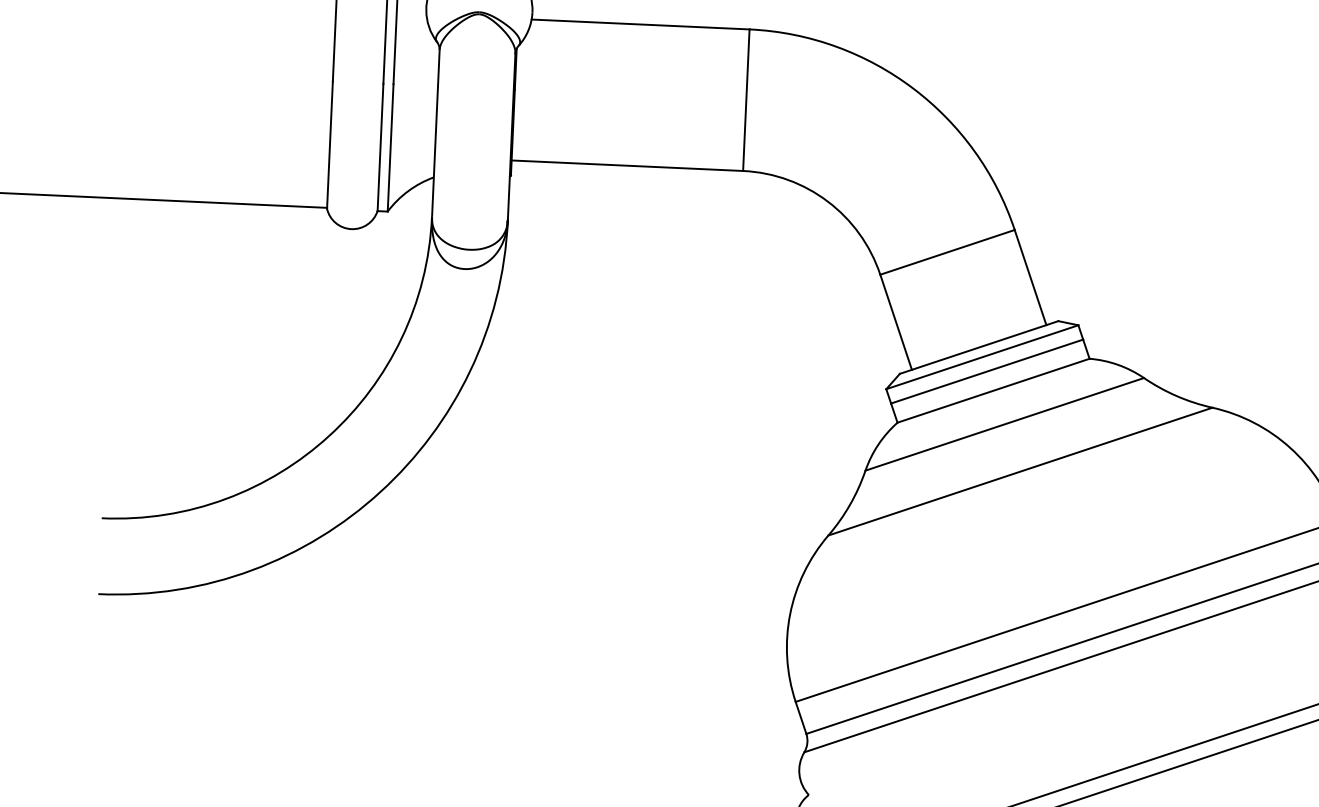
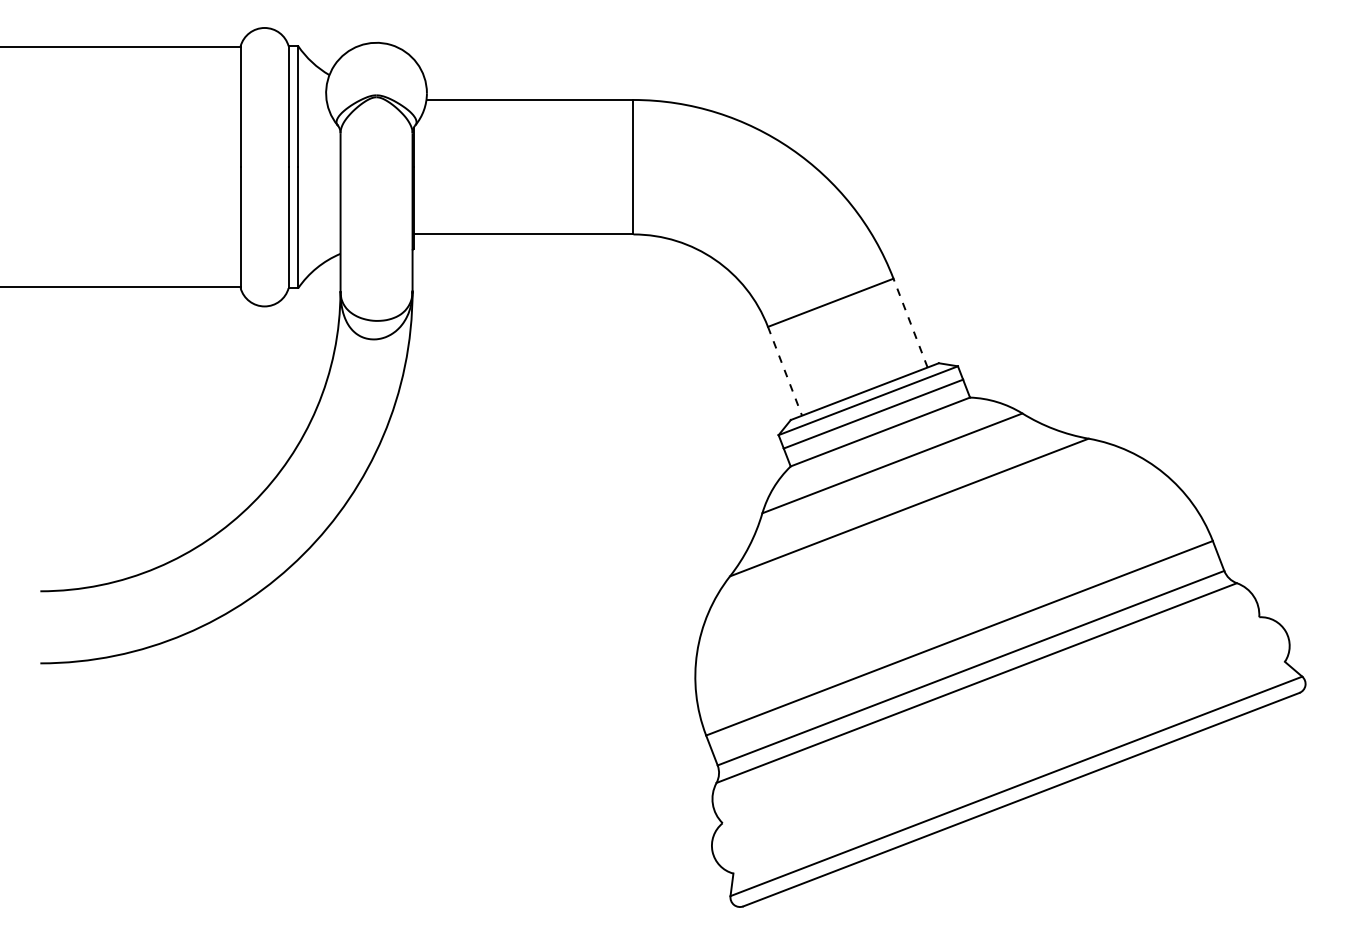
line: (1030, 277) -> (910, 323), solid -> dashed
line: (896, 322) -> (785, 371), solid -> dashed

